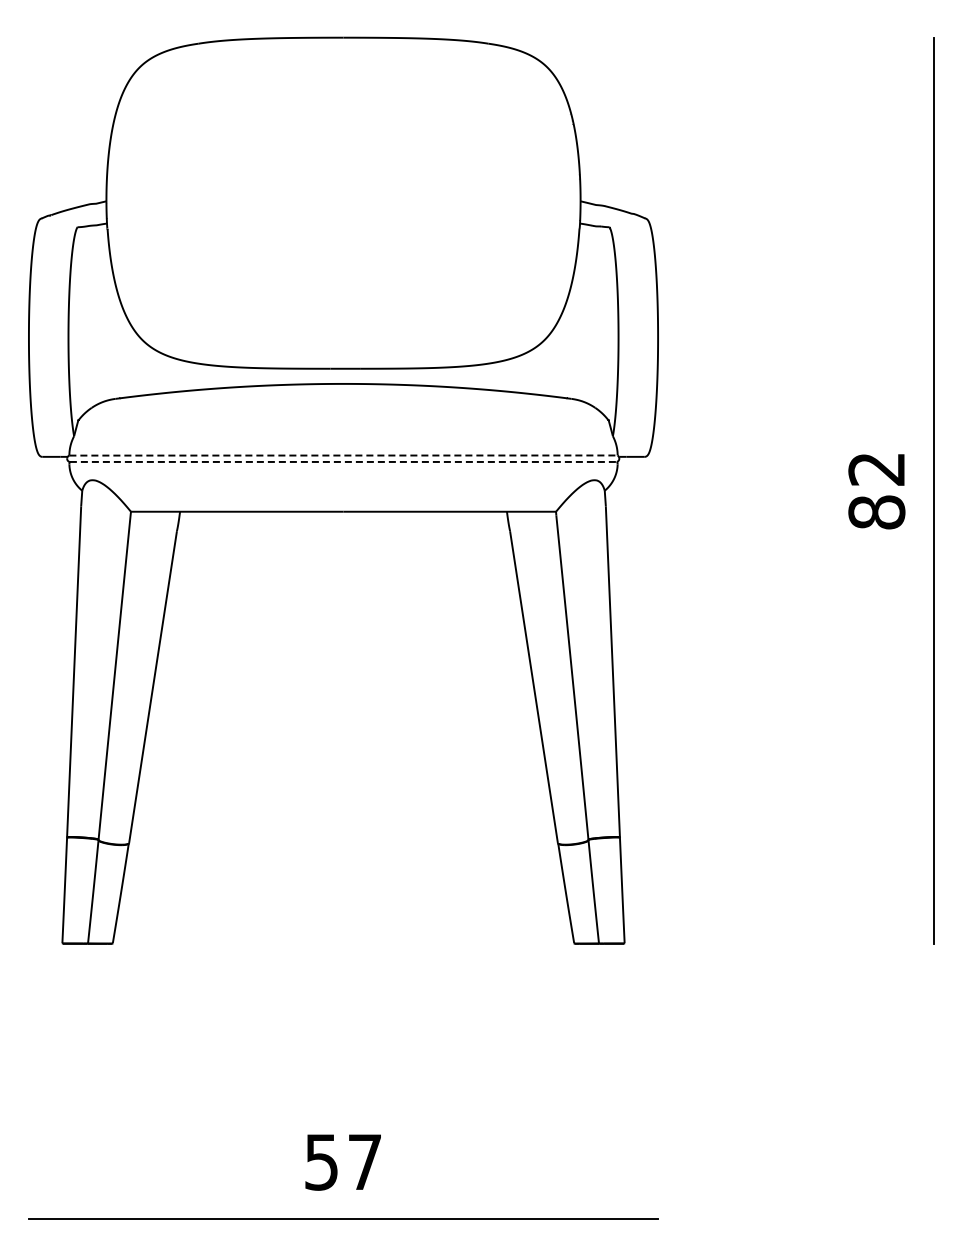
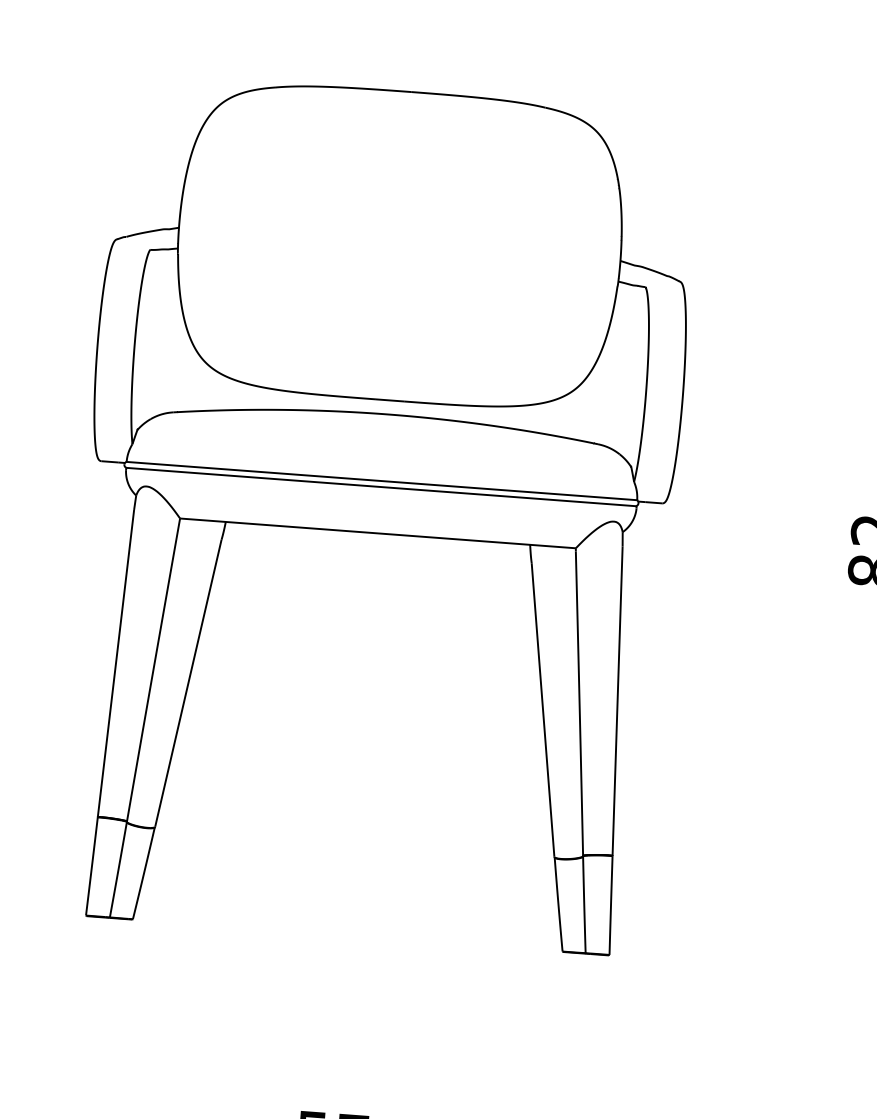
line: (344, 455) -> (382, 481), dashed -> solid
line: (343, 461) -> (381, 486), dashed -> solid

